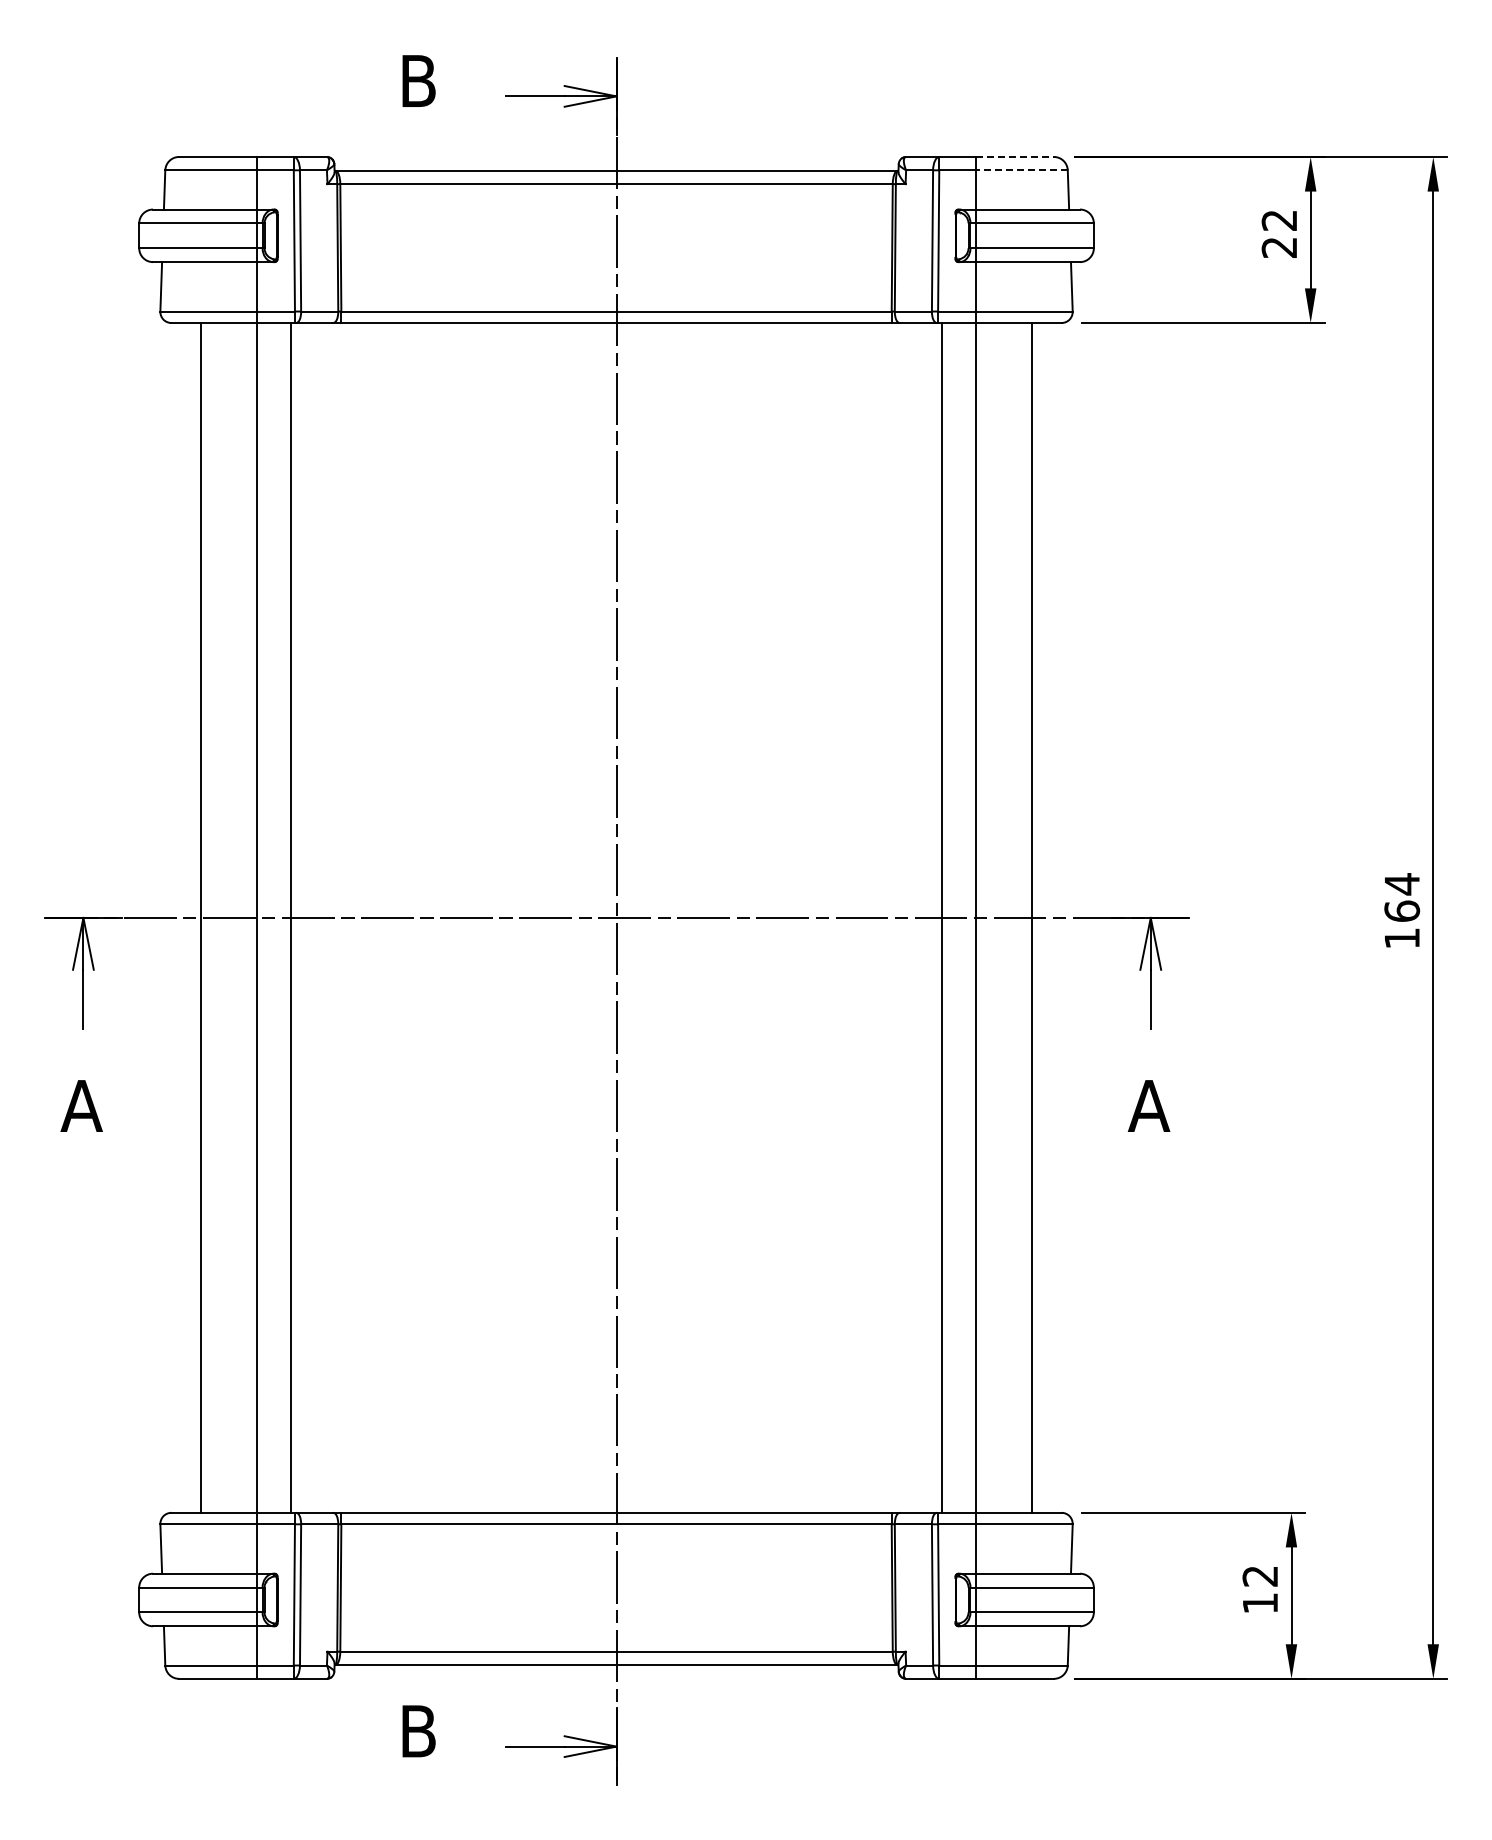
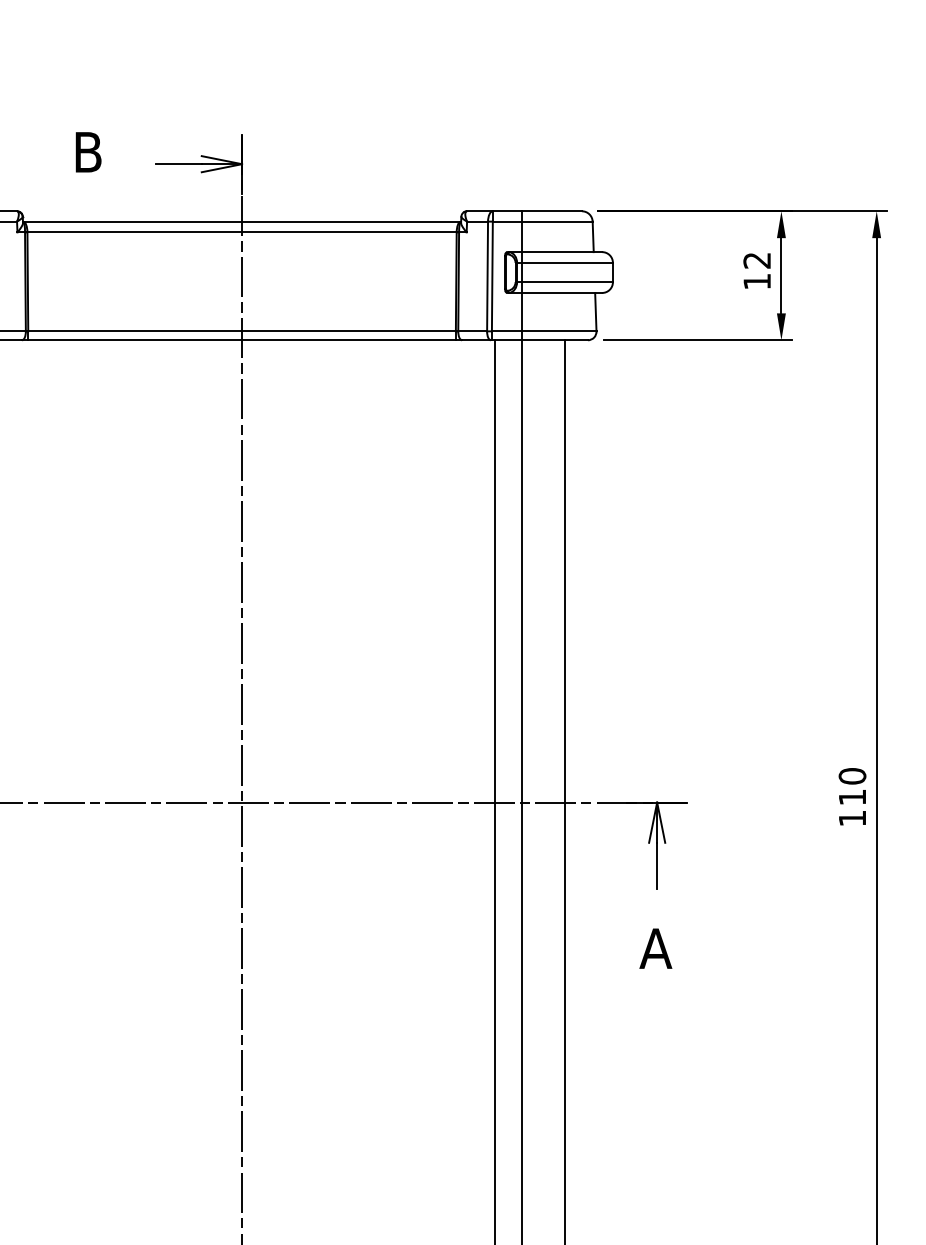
line: (1015, 156) -> (552, 210), dashed -> solid
line: (1022, 170) -> (557, 221), dashed -> solid
text: (1278, 247) -> (756, 281), 22 -> 12
text: (1402, 897) -> (852, 786), 164 -> 110

